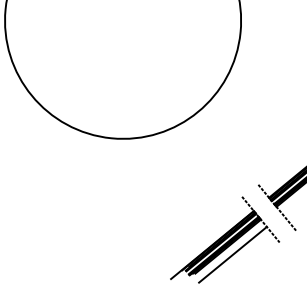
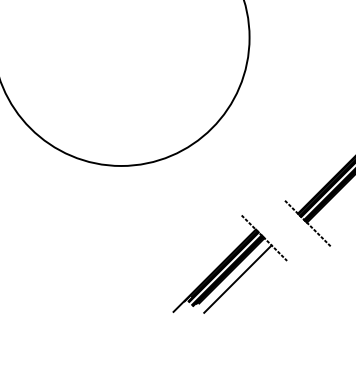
part: (226, 240) -> (229, 264), moved

